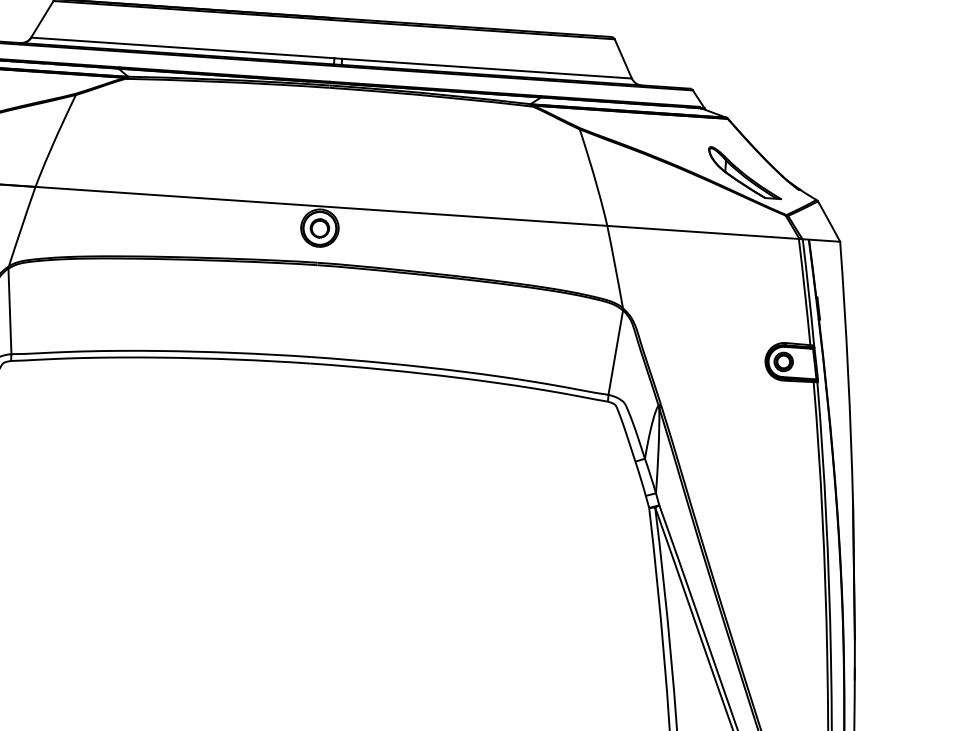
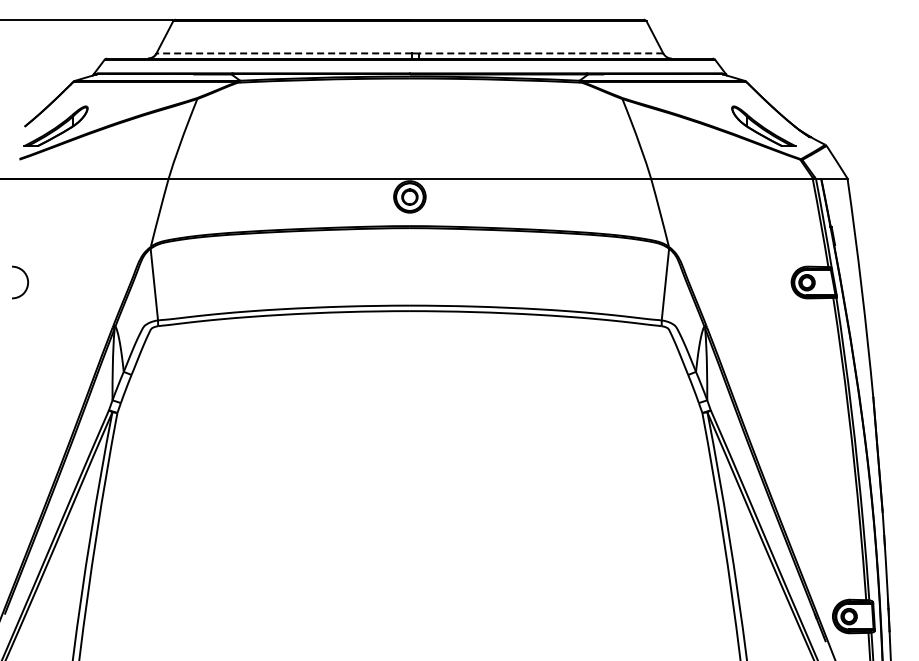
line: (182, 48) -> (284, 53), solid -> dashed
line: (486, 68) -> (540, 53), solid -> dashed

